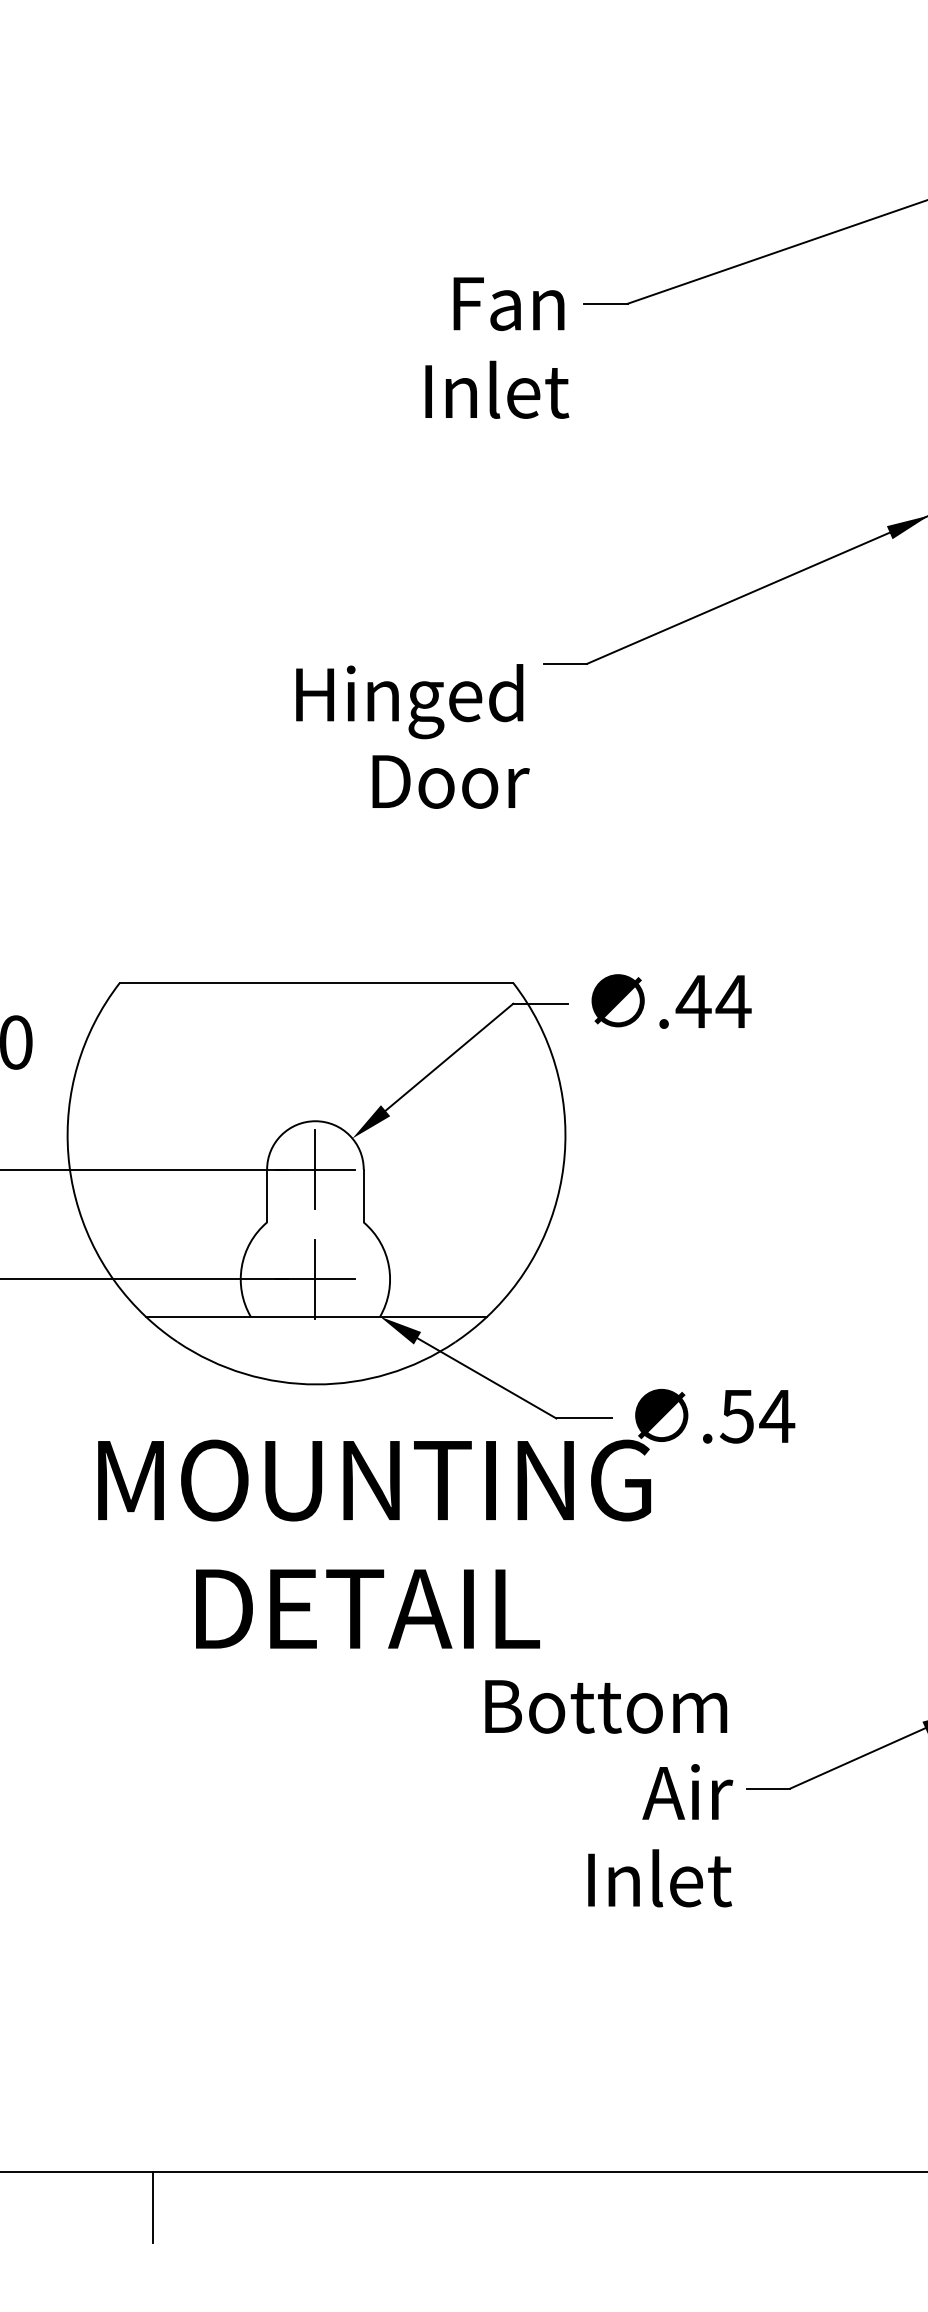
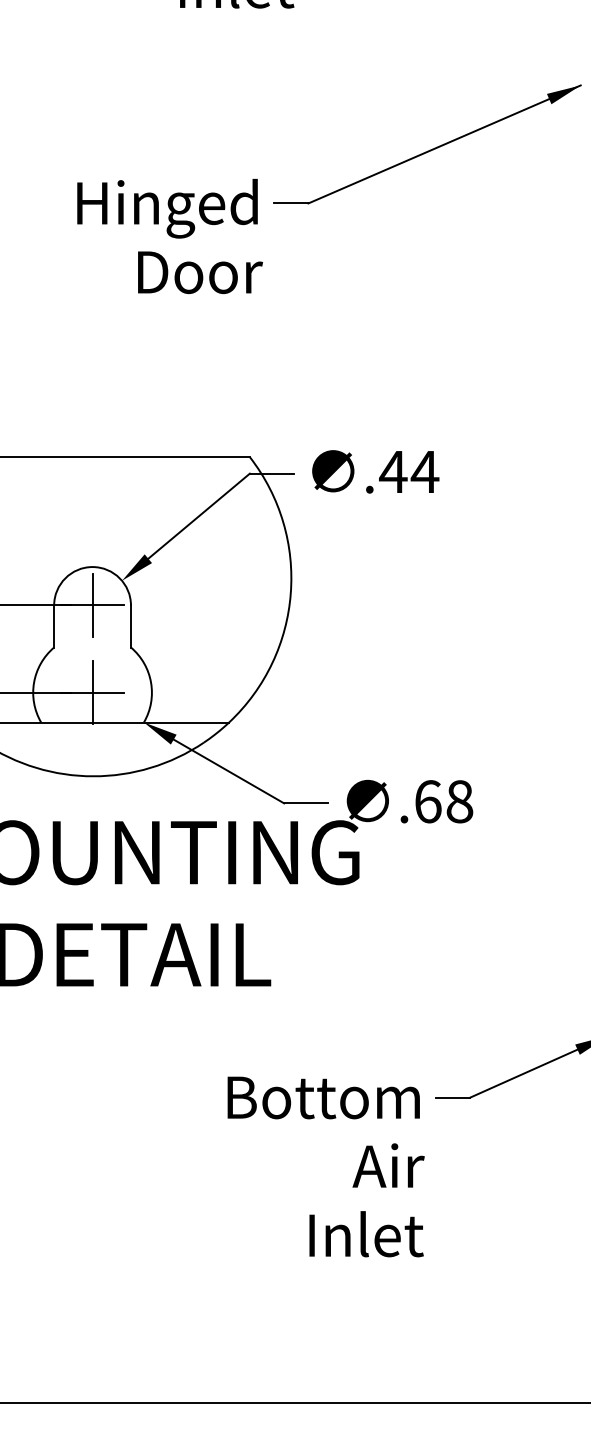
text: (412, 736) -> (169, 236), moved
text: (757, 1416) -> (444, 801), .54 -> .68
text: (609, 1793) -> (326, 1166), moved

